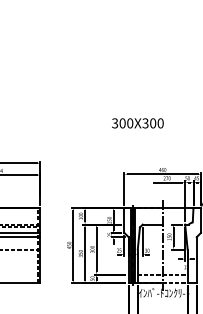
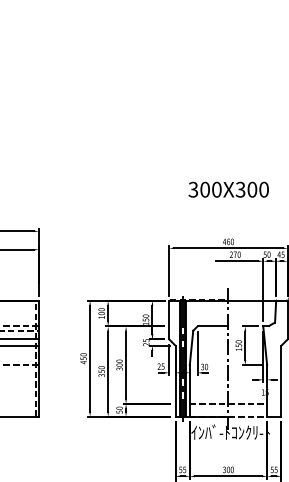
text: (137, 123) -> (228, 189), moved

